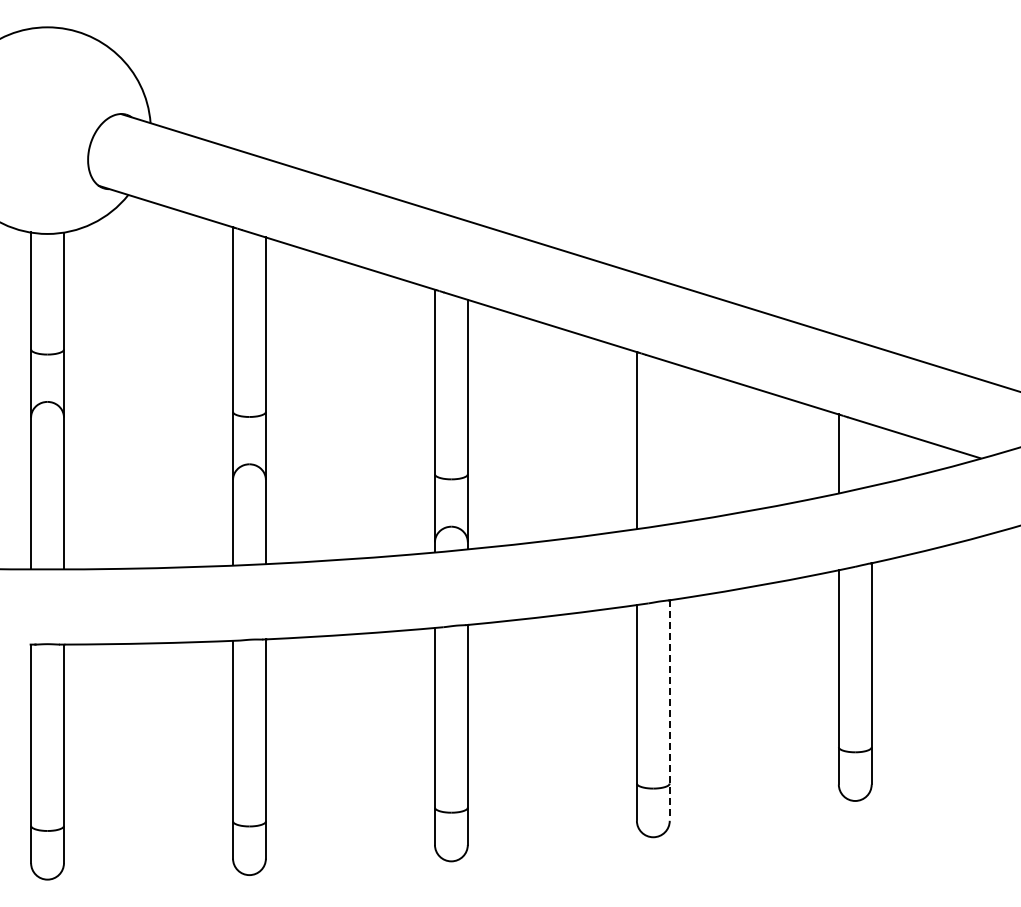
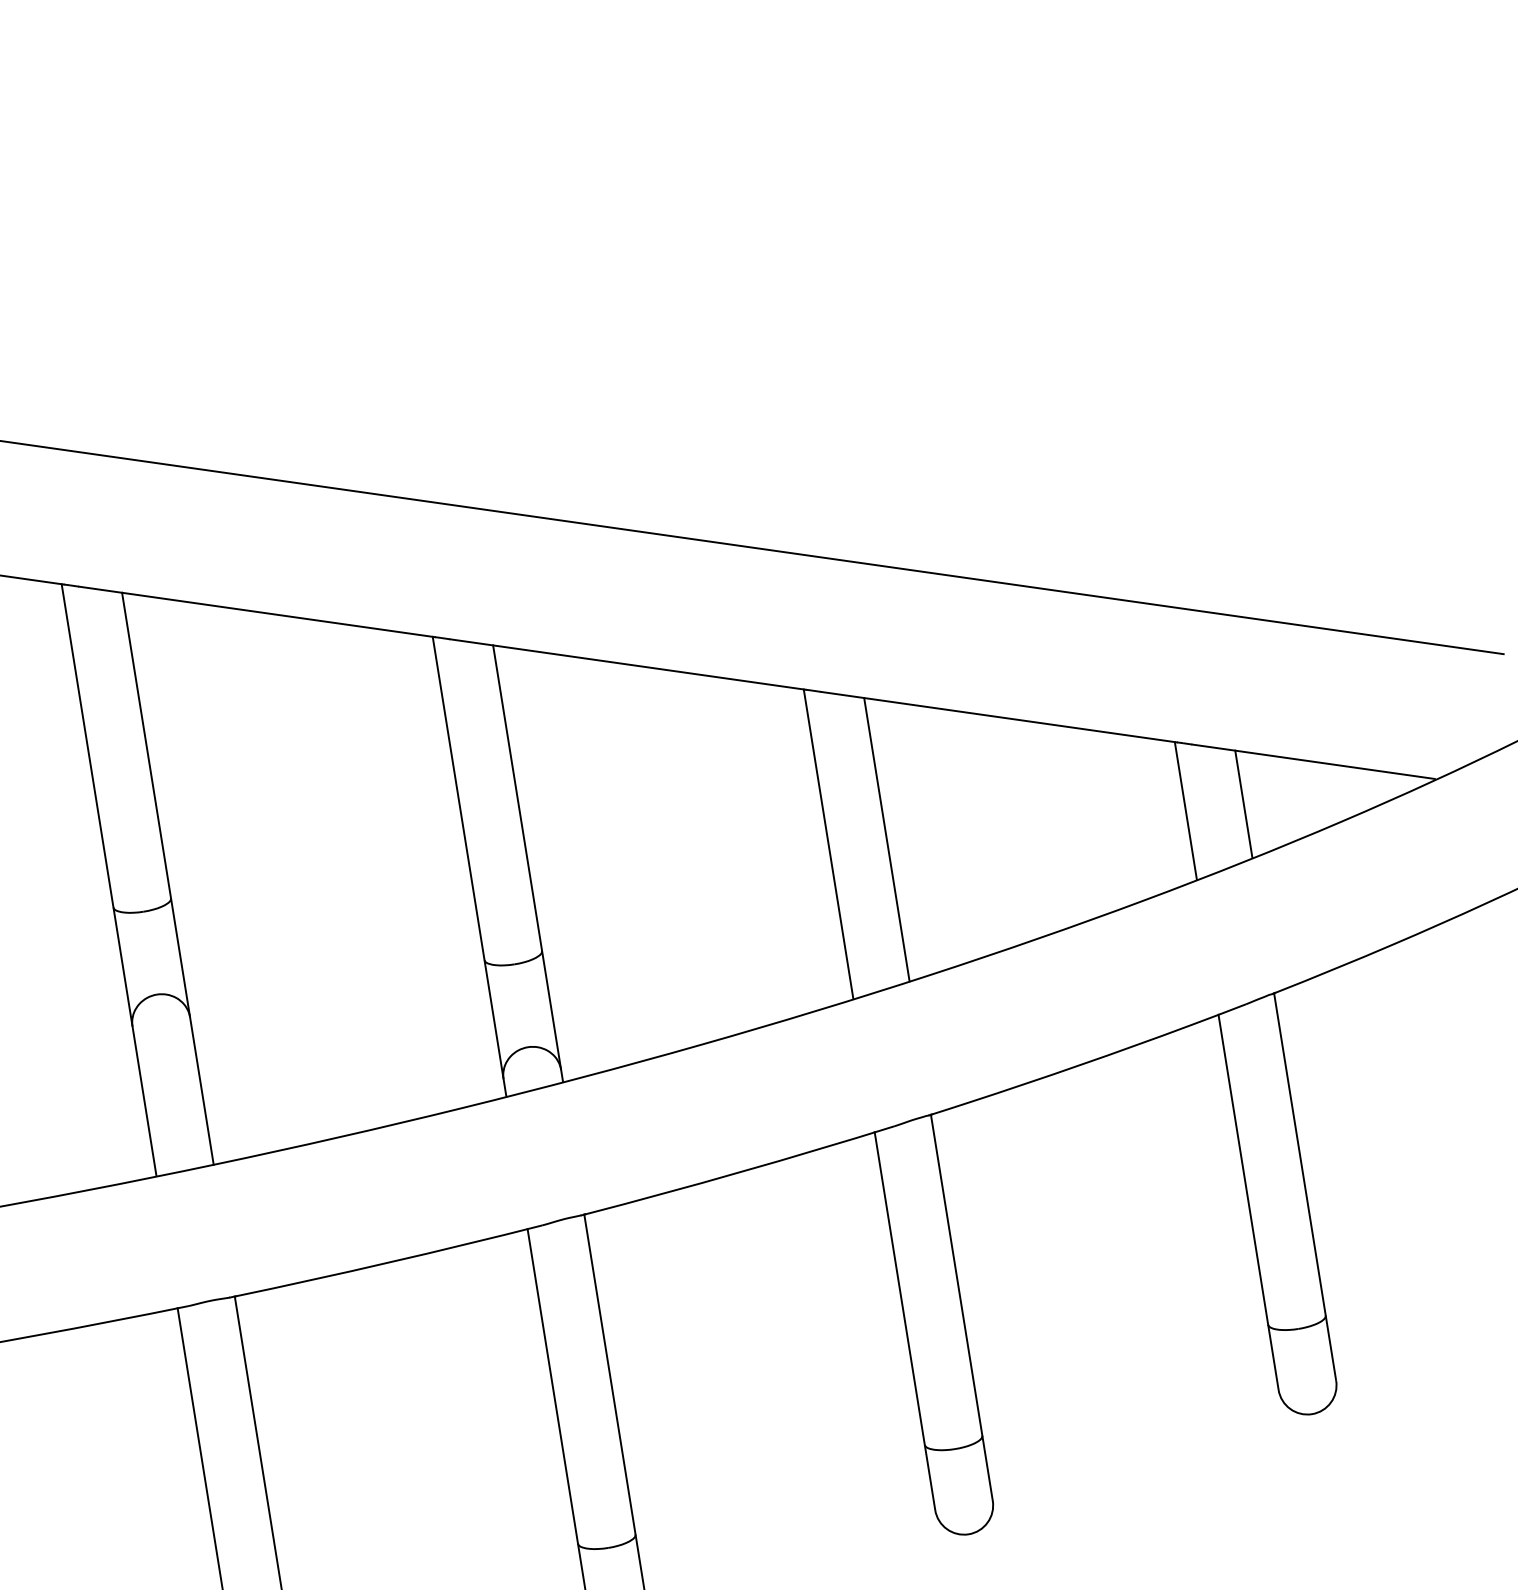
line: (669, 443) -> (886, 840), added
line: (871, 454) -> (1243, 802), added
line: (669, 710) -> (961, 1307), dashed -> solid

